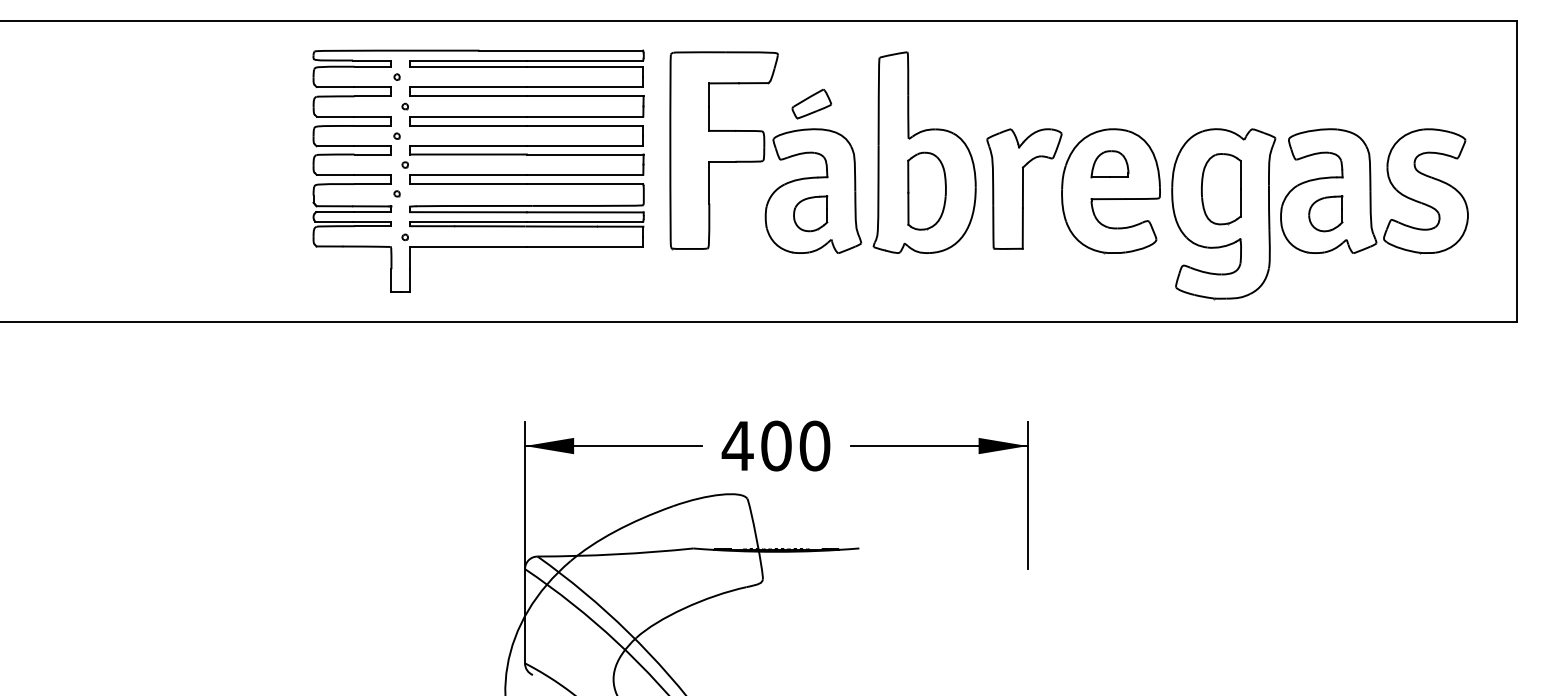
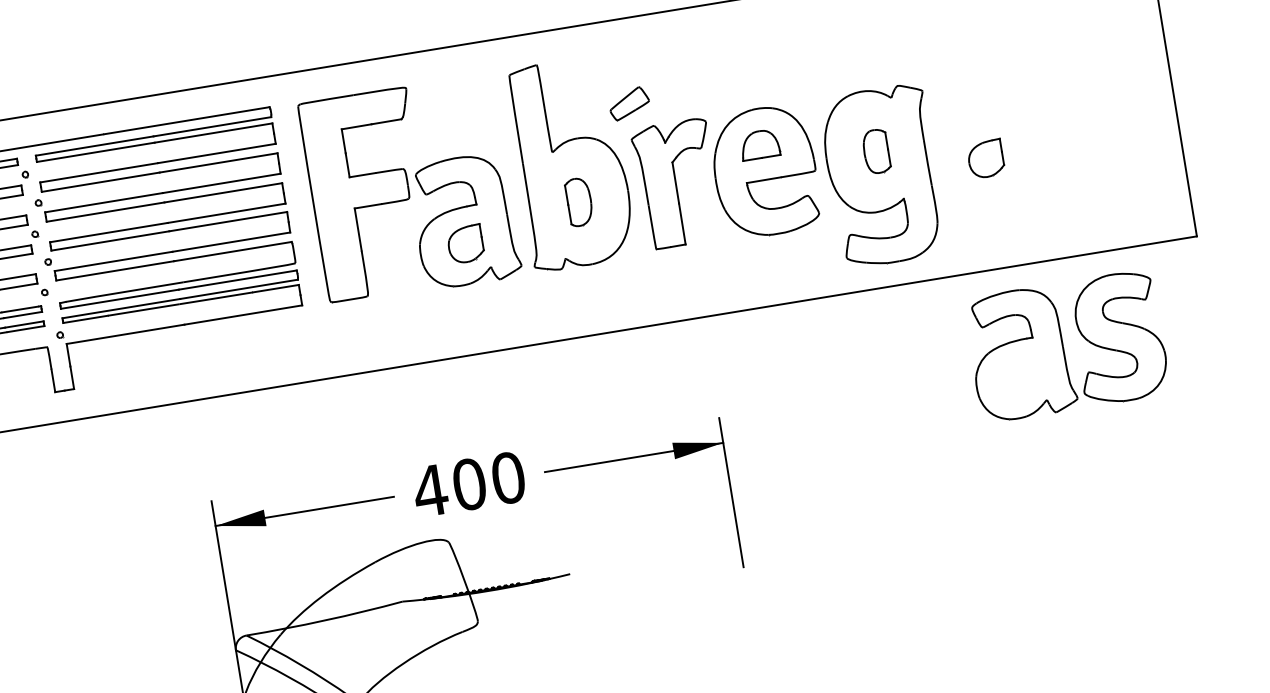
part: (811, 103) -> (629, 103), moved
part: (1221, 189) -> (876, 151), size x0.6
part: (926, 190) -> (578, 201), size x0.6
part: (1374, 191) -> (1067, 346), moved

